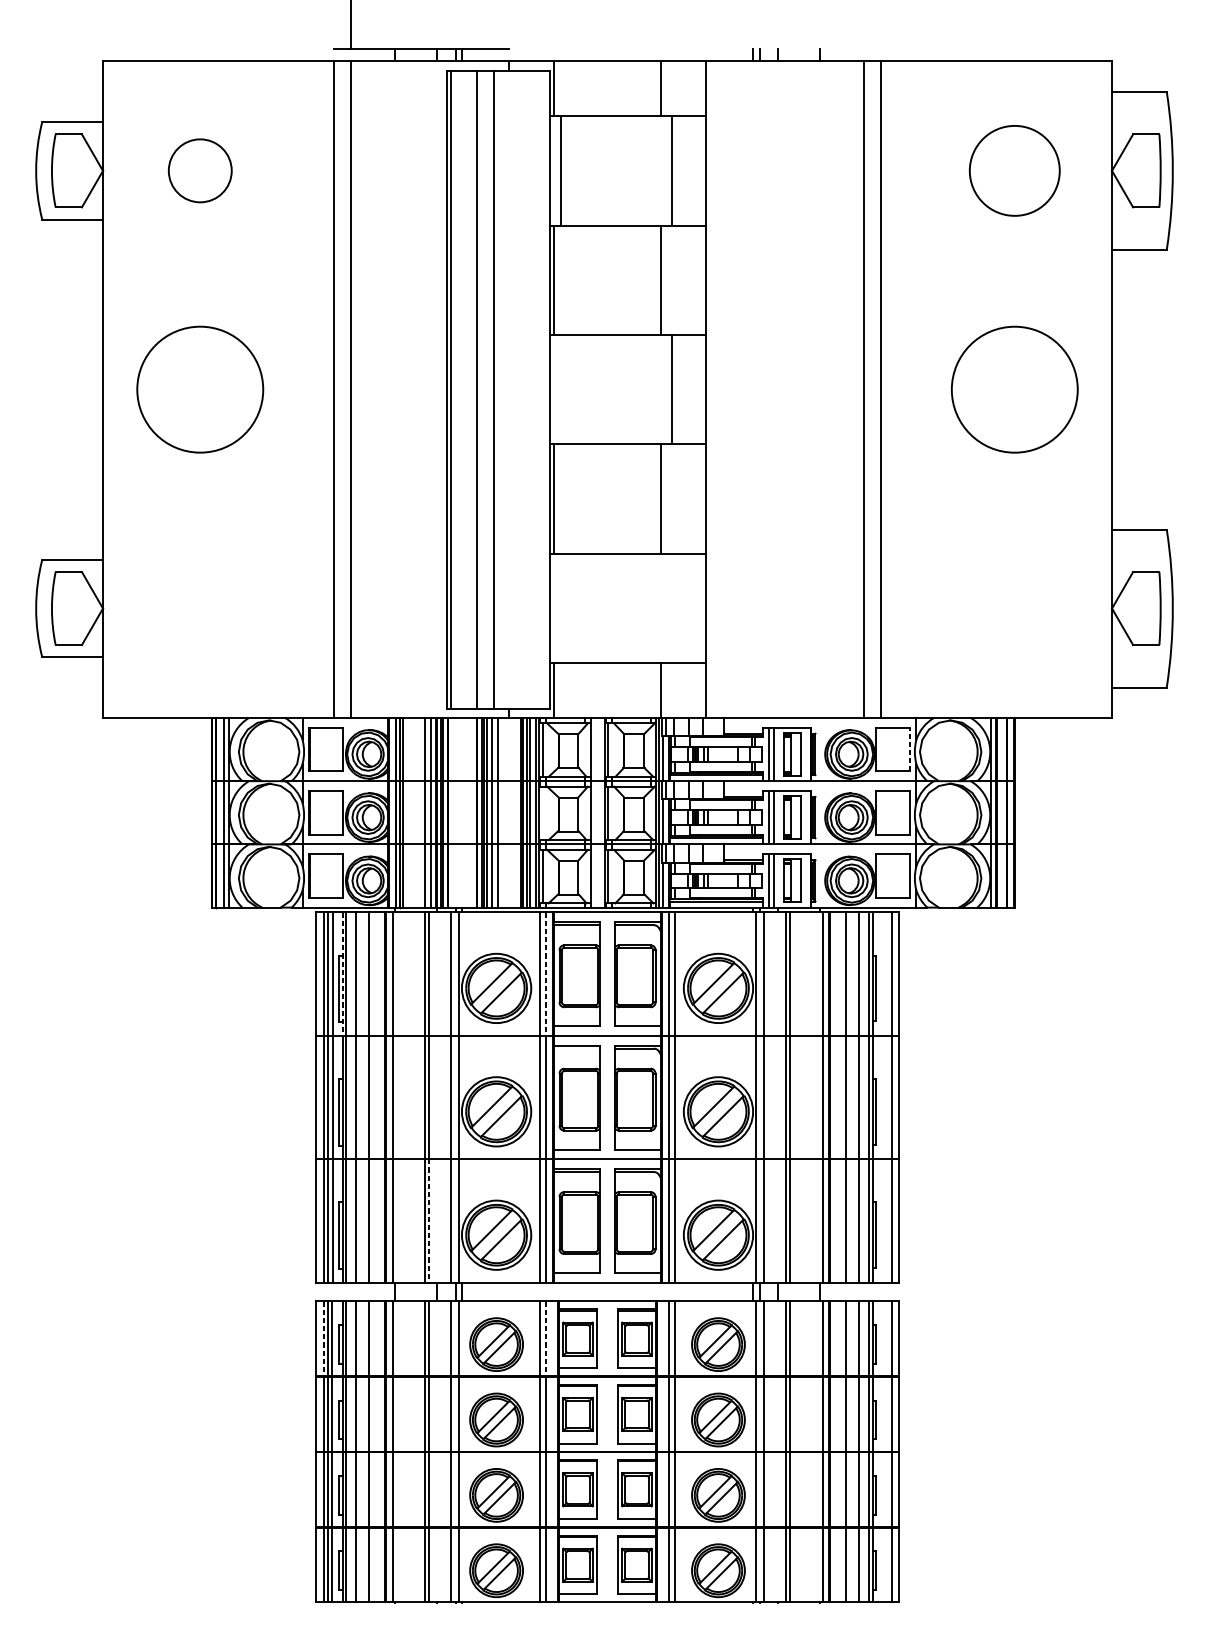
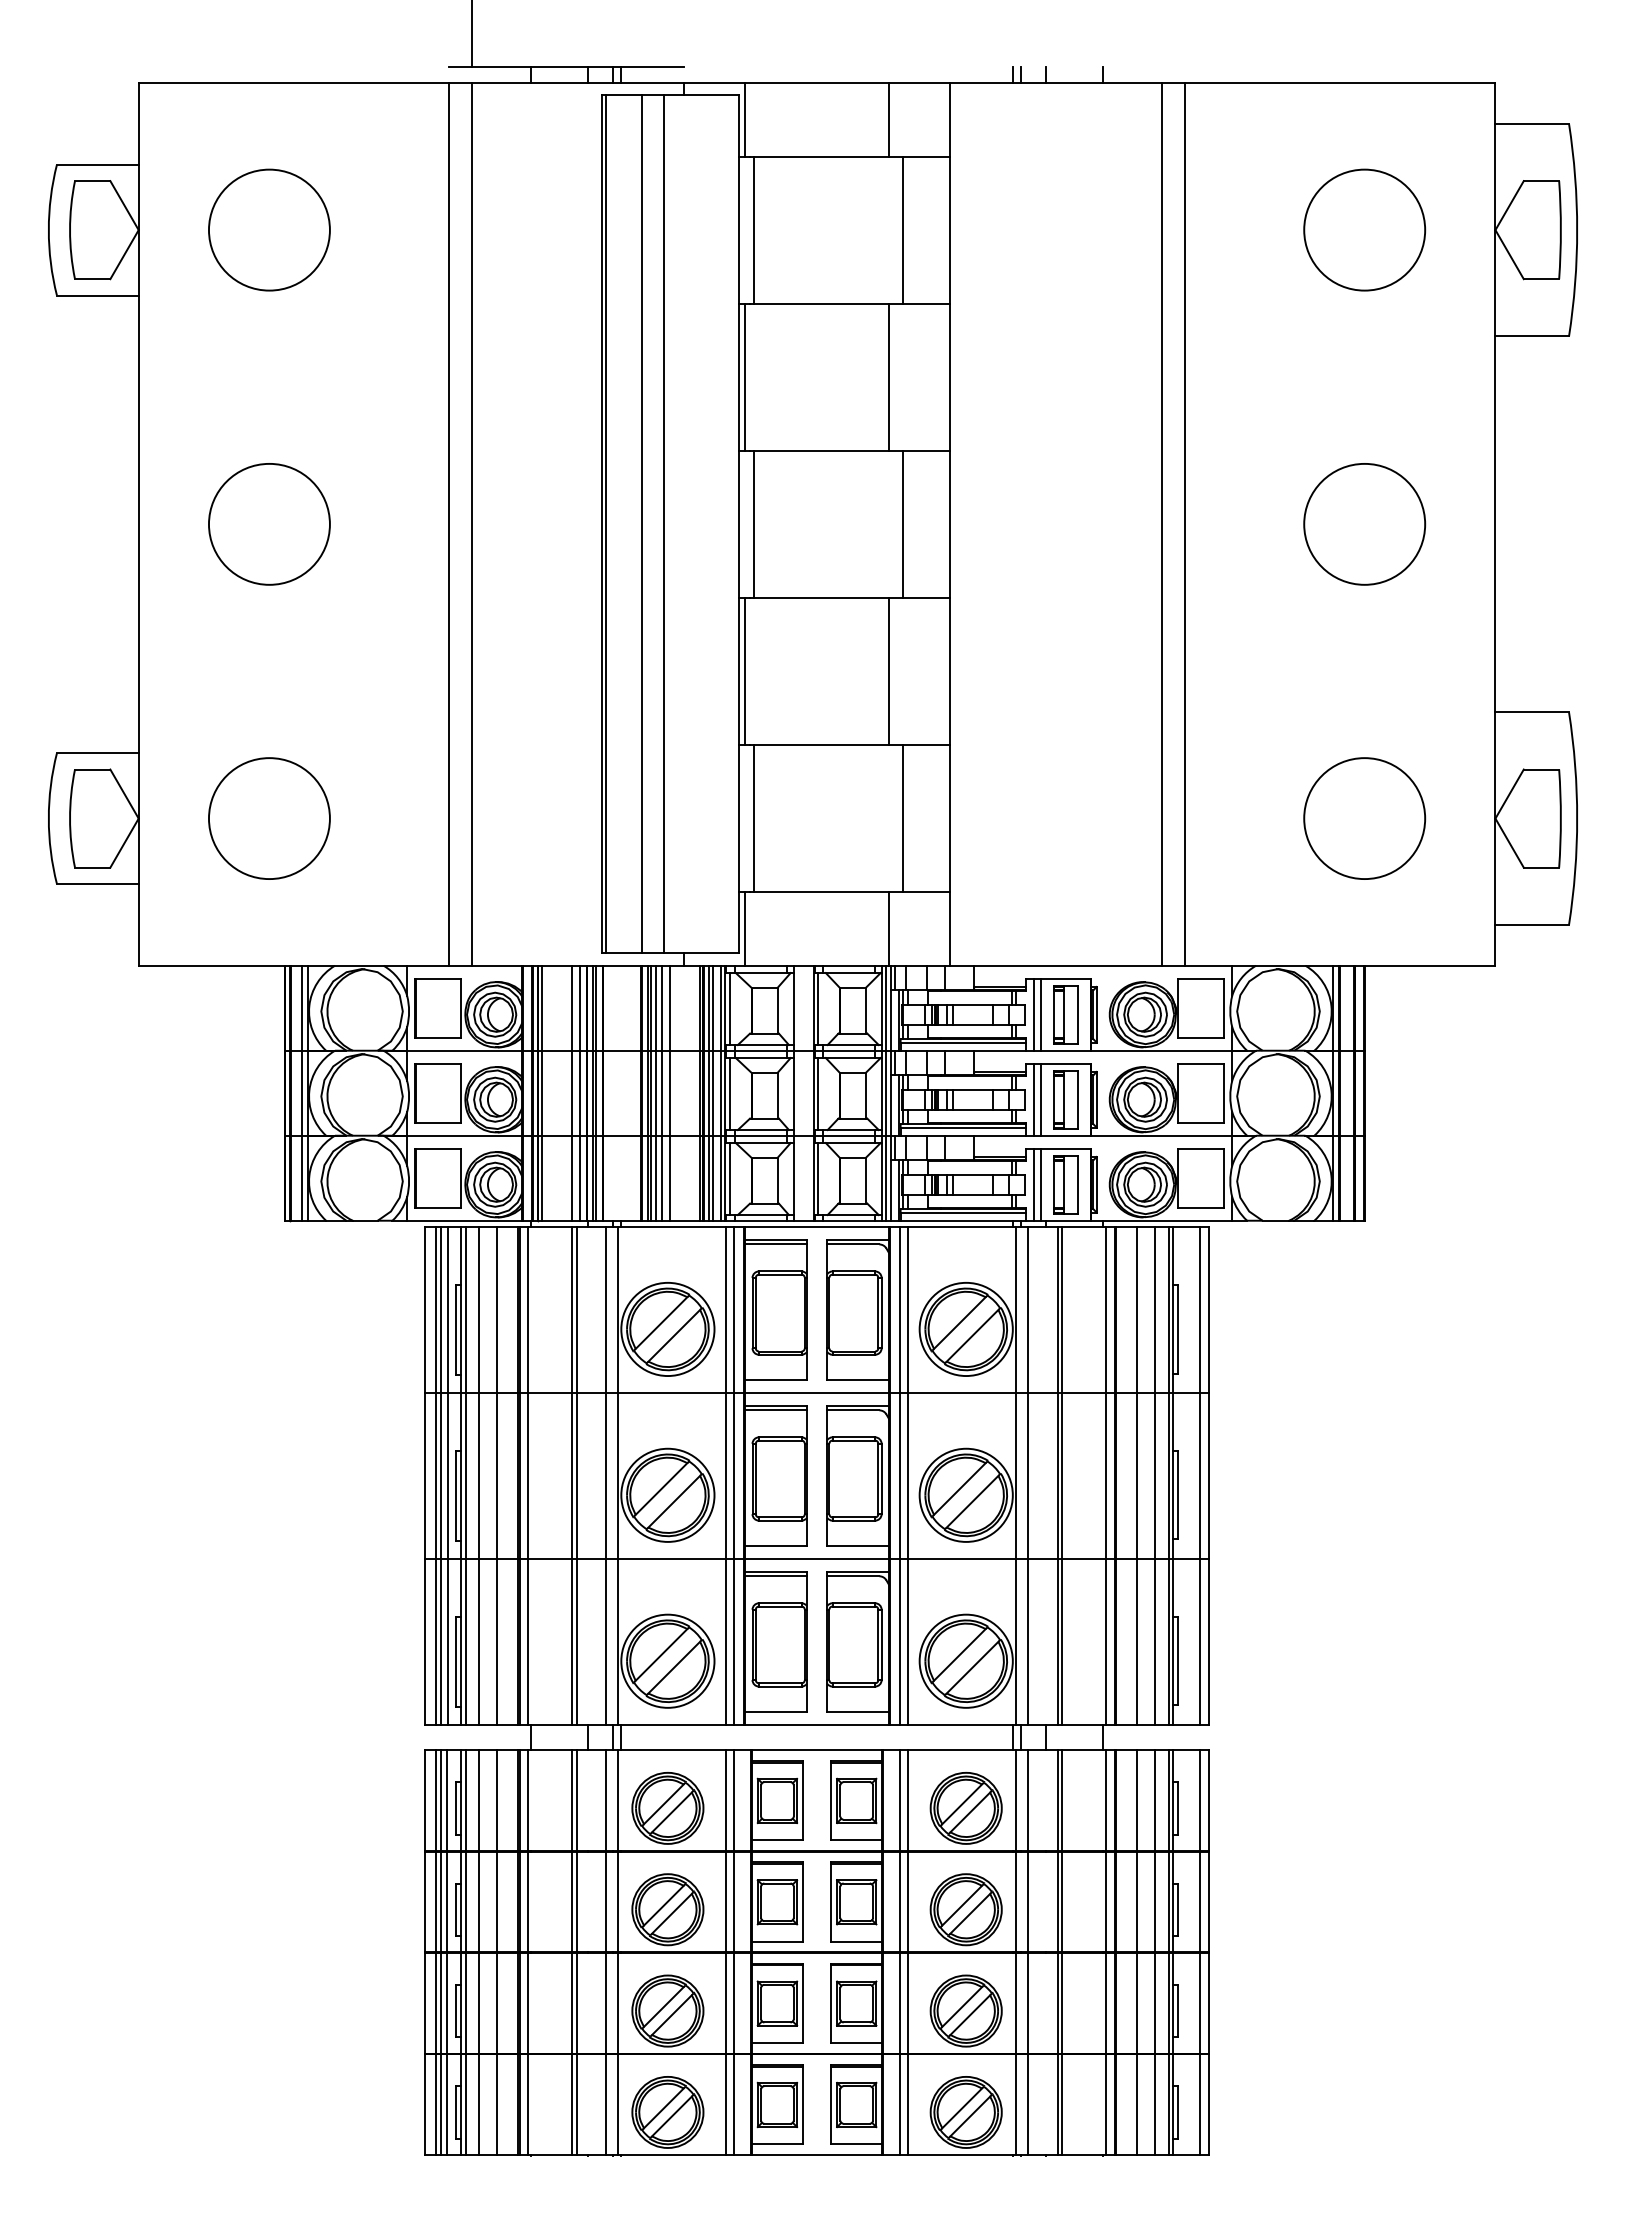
circle: (200, 170) -> (269, 229), size x1.43
circle: (200, 389) -> (269, 524), size x0.71
line: (560, 389) -> (754, 523), added
circle: (1014, 389) -> (1364, 523), size x0.71
circle: (200, 608) -> (269, 818), added
line: (560, 608) -> (754, 818), added
line: (671, 608) -> (903, 818), added
circle: (1014, 608) -> (1364, 818), added
line: (910, 749) -> (1224, 1007), dashed -> solid
line: (542, 813) -> (729, 1094), added
line: (342, 974) -> (460, 1310), dashed -> solid
line: (546, 974) -> (734, 1310), dashed -> solid
line: (576, 1048) -> (775, 1410), added
line: (428, 1221) -> (576, 1642), dashed -> solid
line: (323, 1339) -> (435, 1801), dashed -> solid
line: (546, 1339) -> (734, 1801), dashed -> solid

